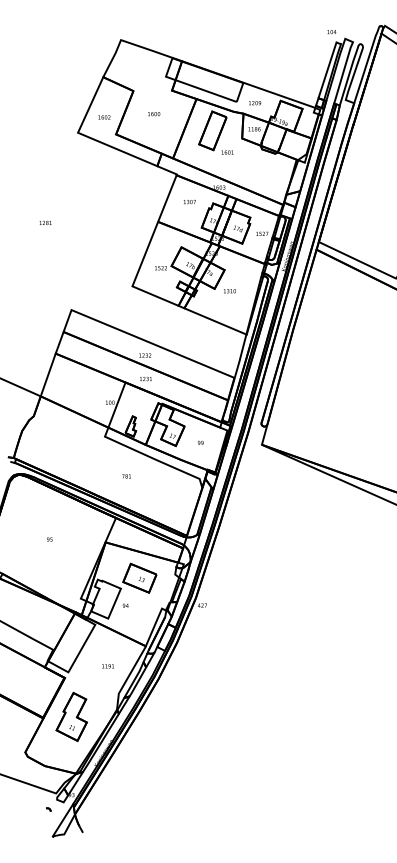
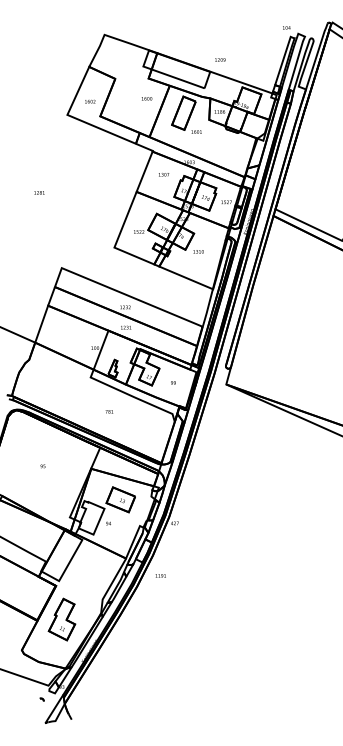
text: (255, 103) -> (220, 60), moved
text: (154, 114) -> (147, 99), moved
text: (107, 666) -> (160, 576), moved

